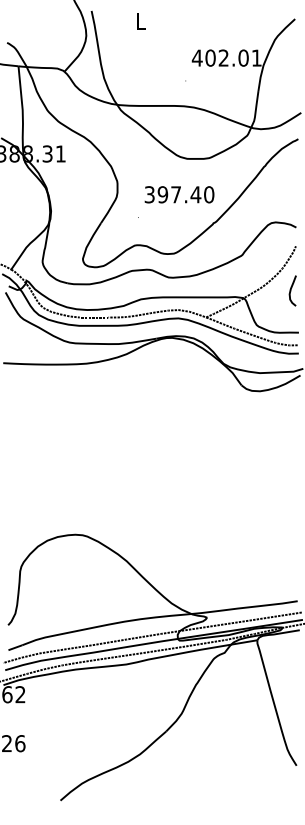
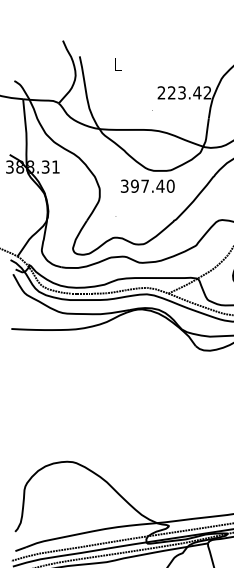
text: (226, 57) -> (184, 92), 402.01 -> 223.42
text: (179, 194) -> (147, 186), moved

